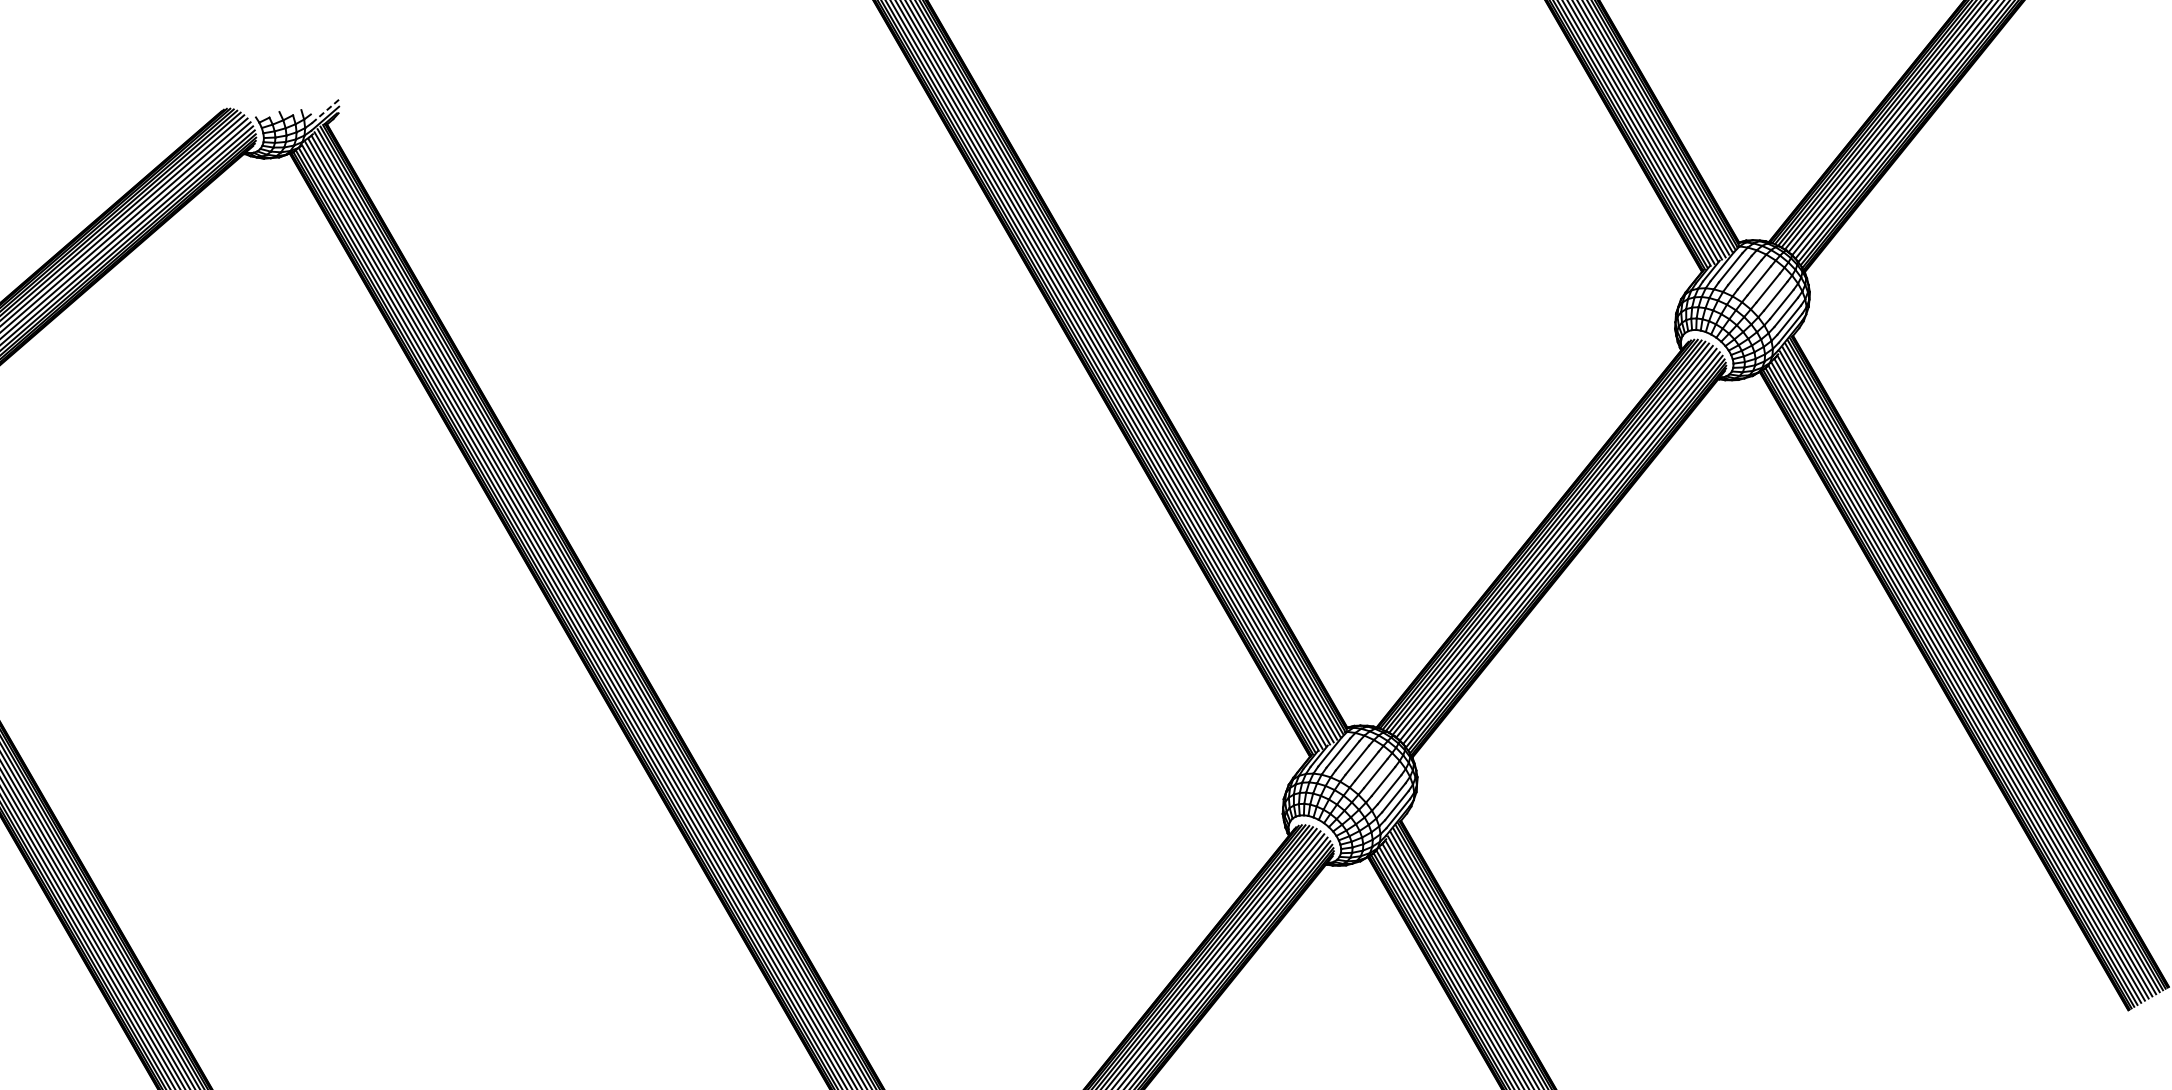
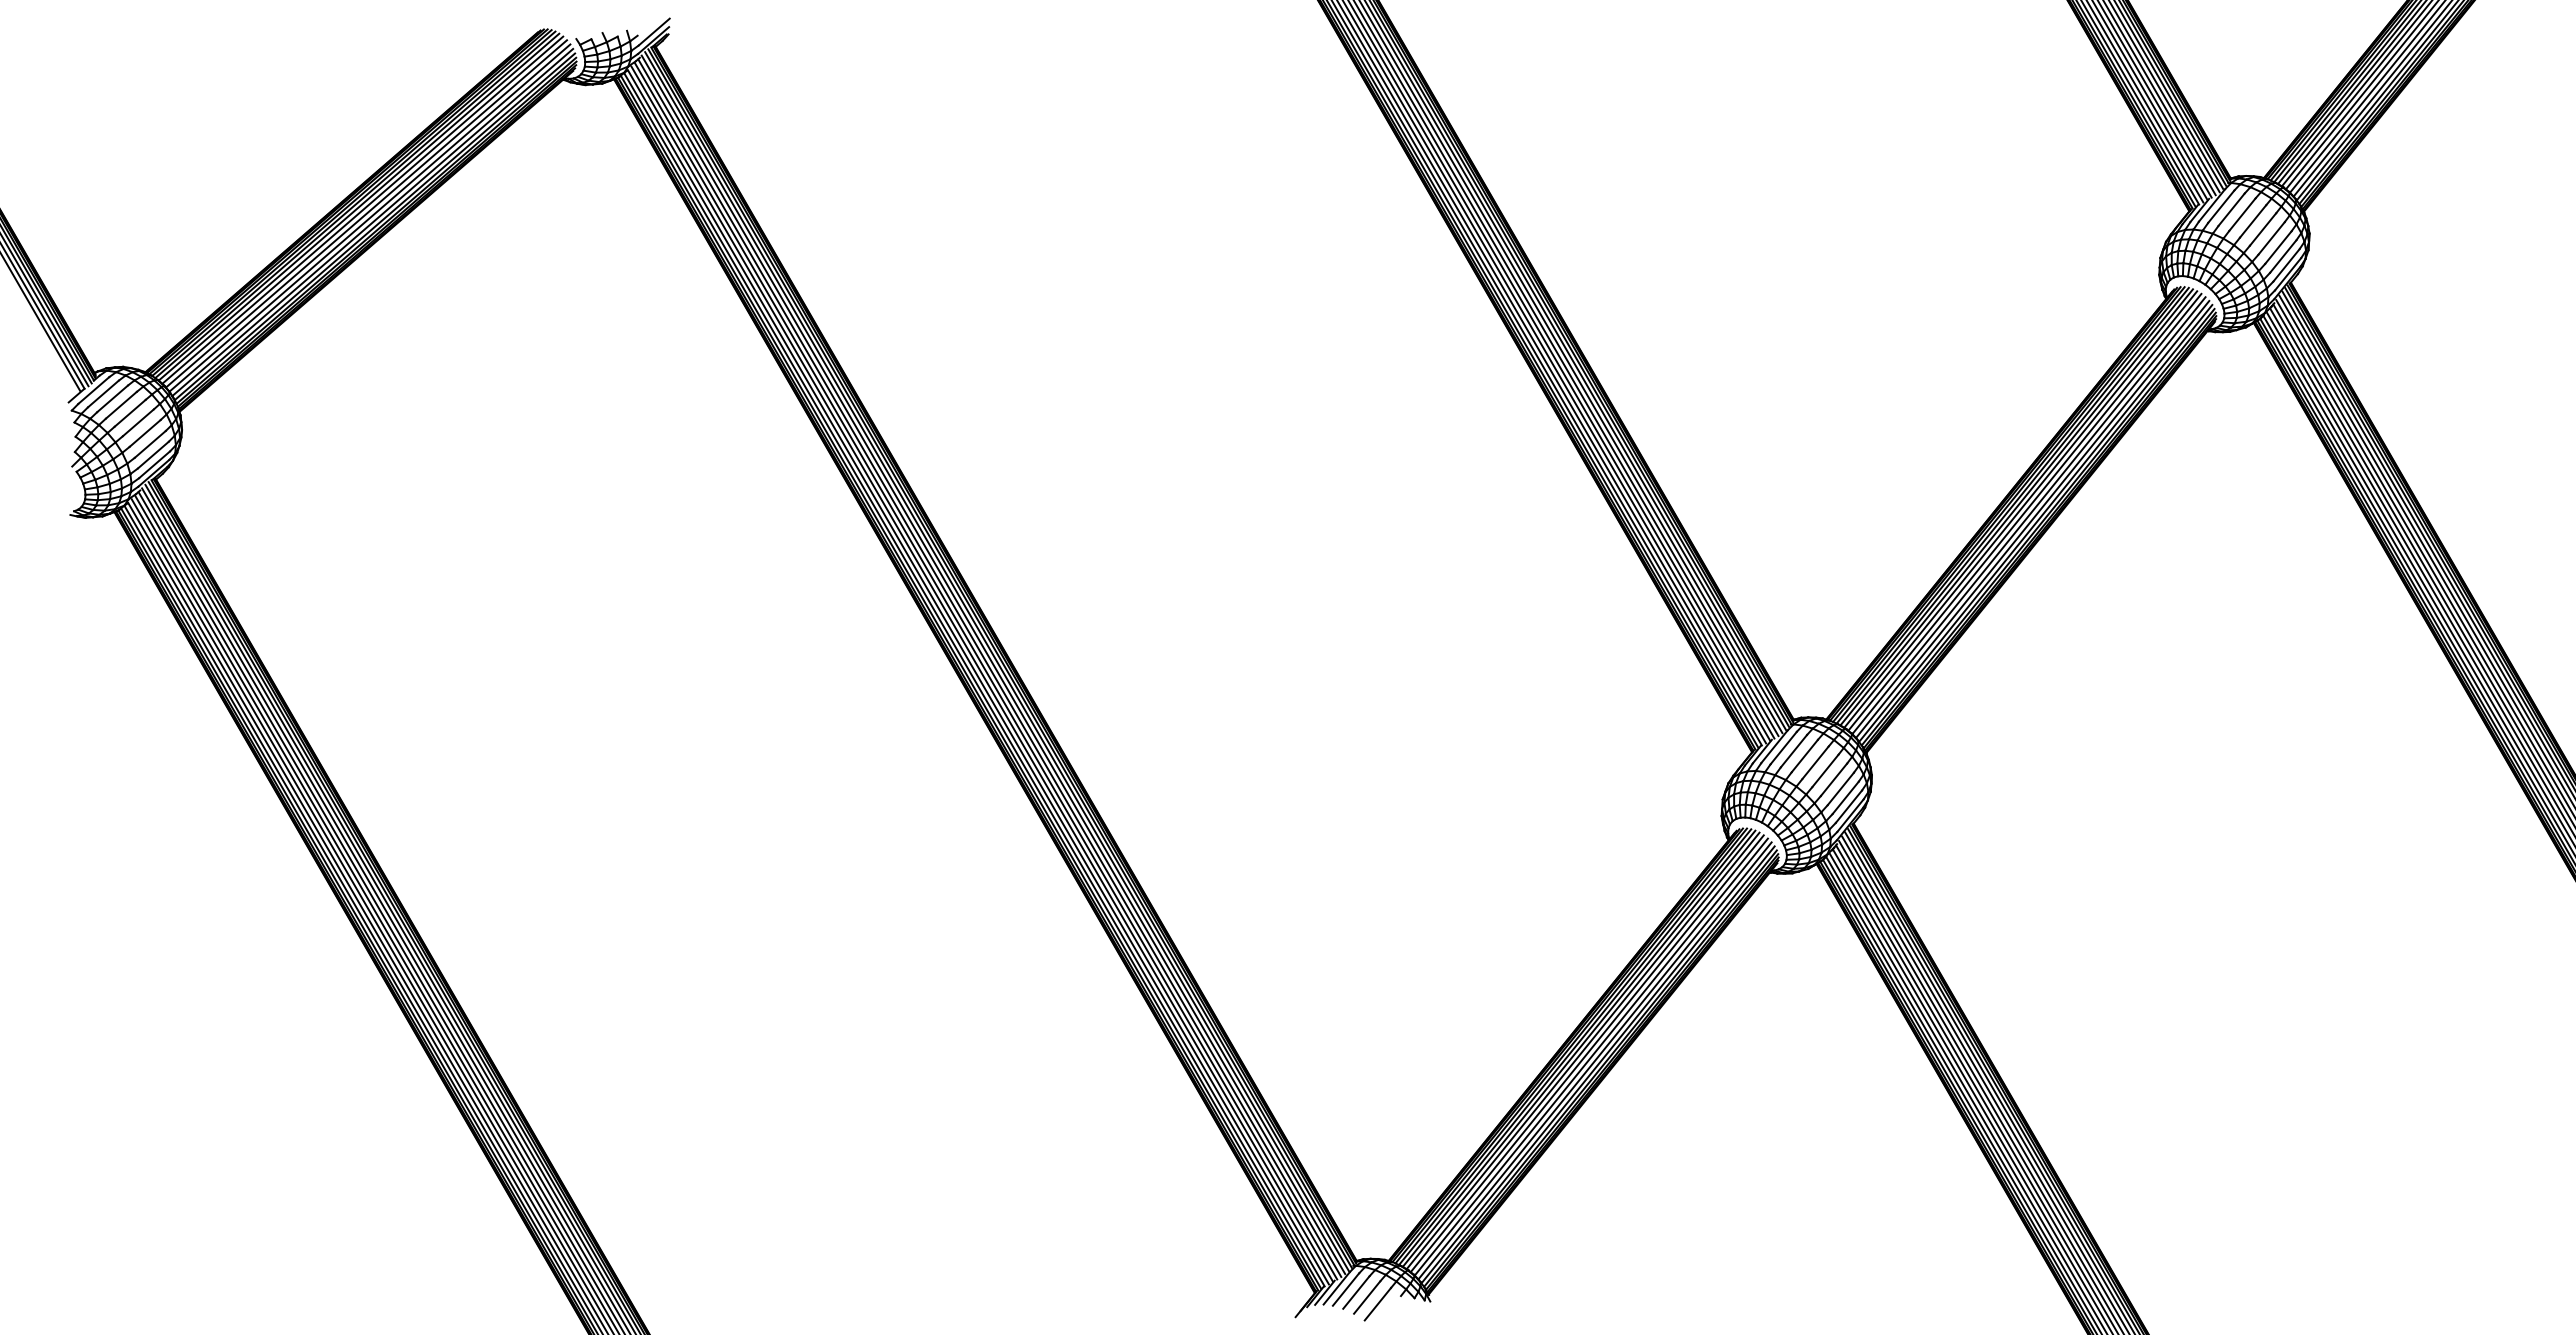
line: (326, 111) -> (654, 32), dashed -> solid

